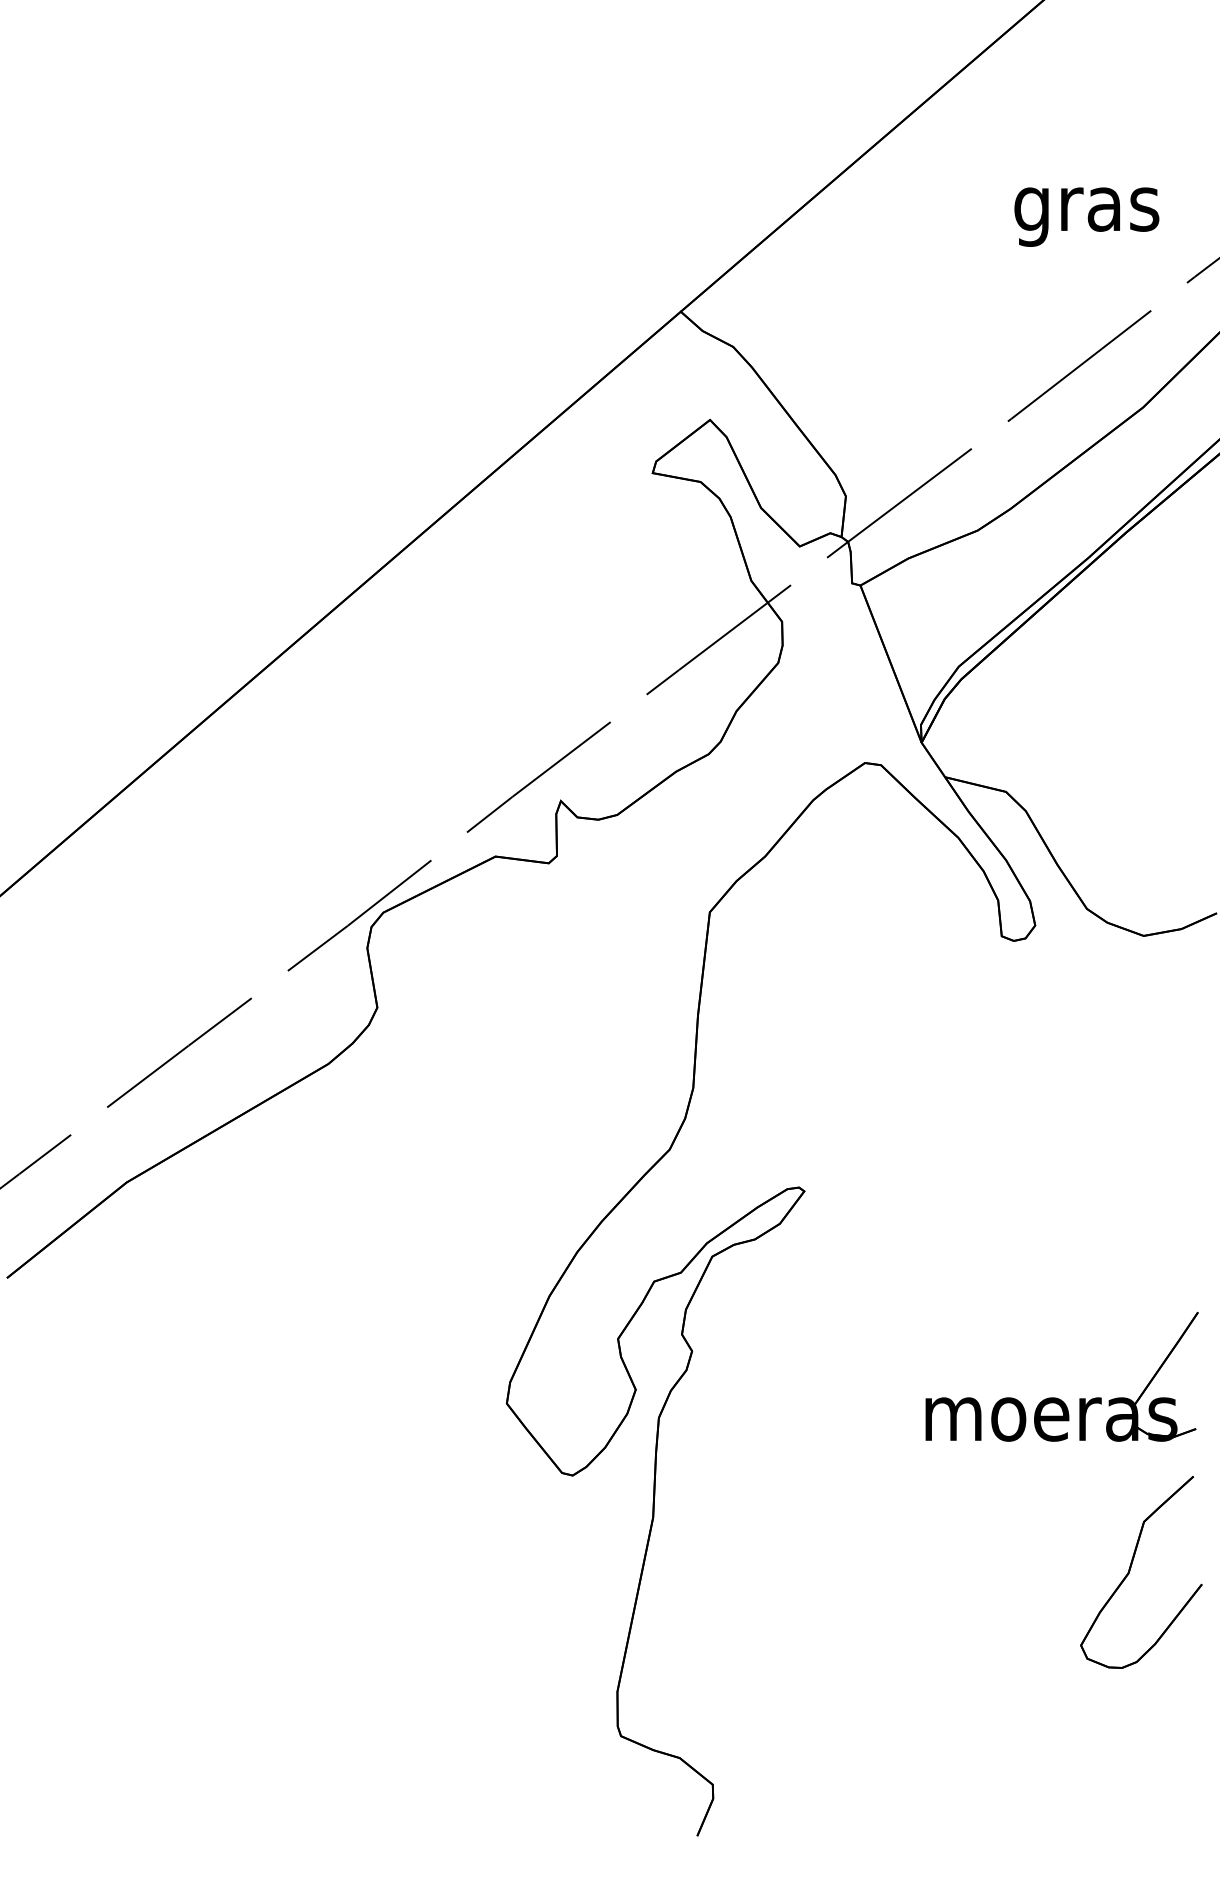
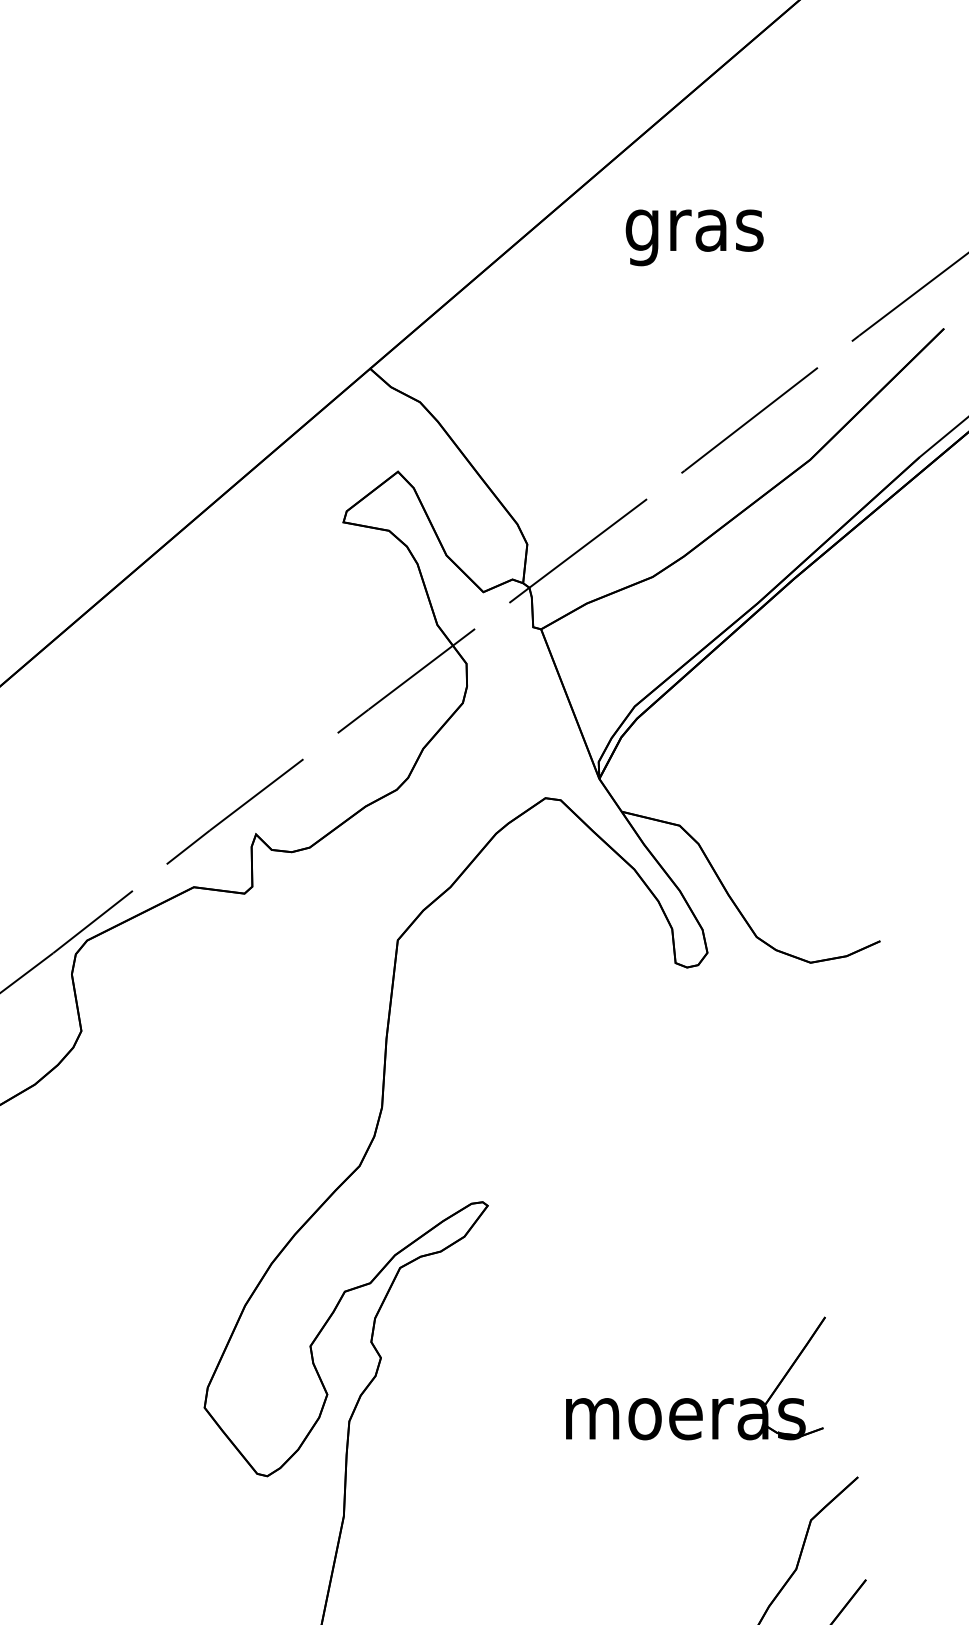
text: (1086, 216) -> (694, 237), moved
part: (1056, 1397) -> (690, 1398), moved

